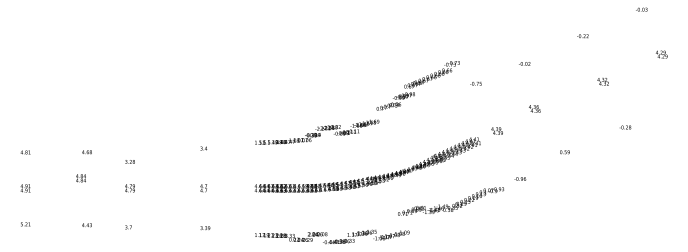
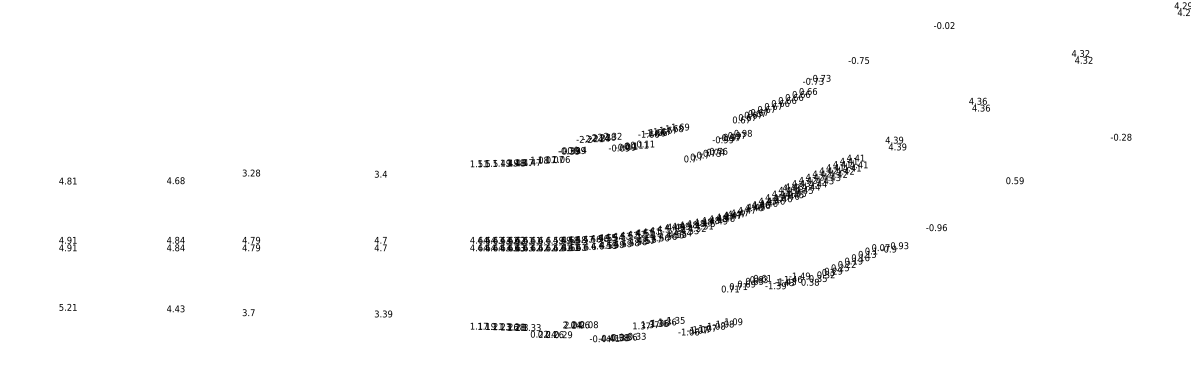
text: (417, 85) -> (756, 117), moved
text: (534, 108) -> (979, 103), moved
text: (129, 161) -> (250, 172), moved
text: (80, 178) -> (174, 244), moved

